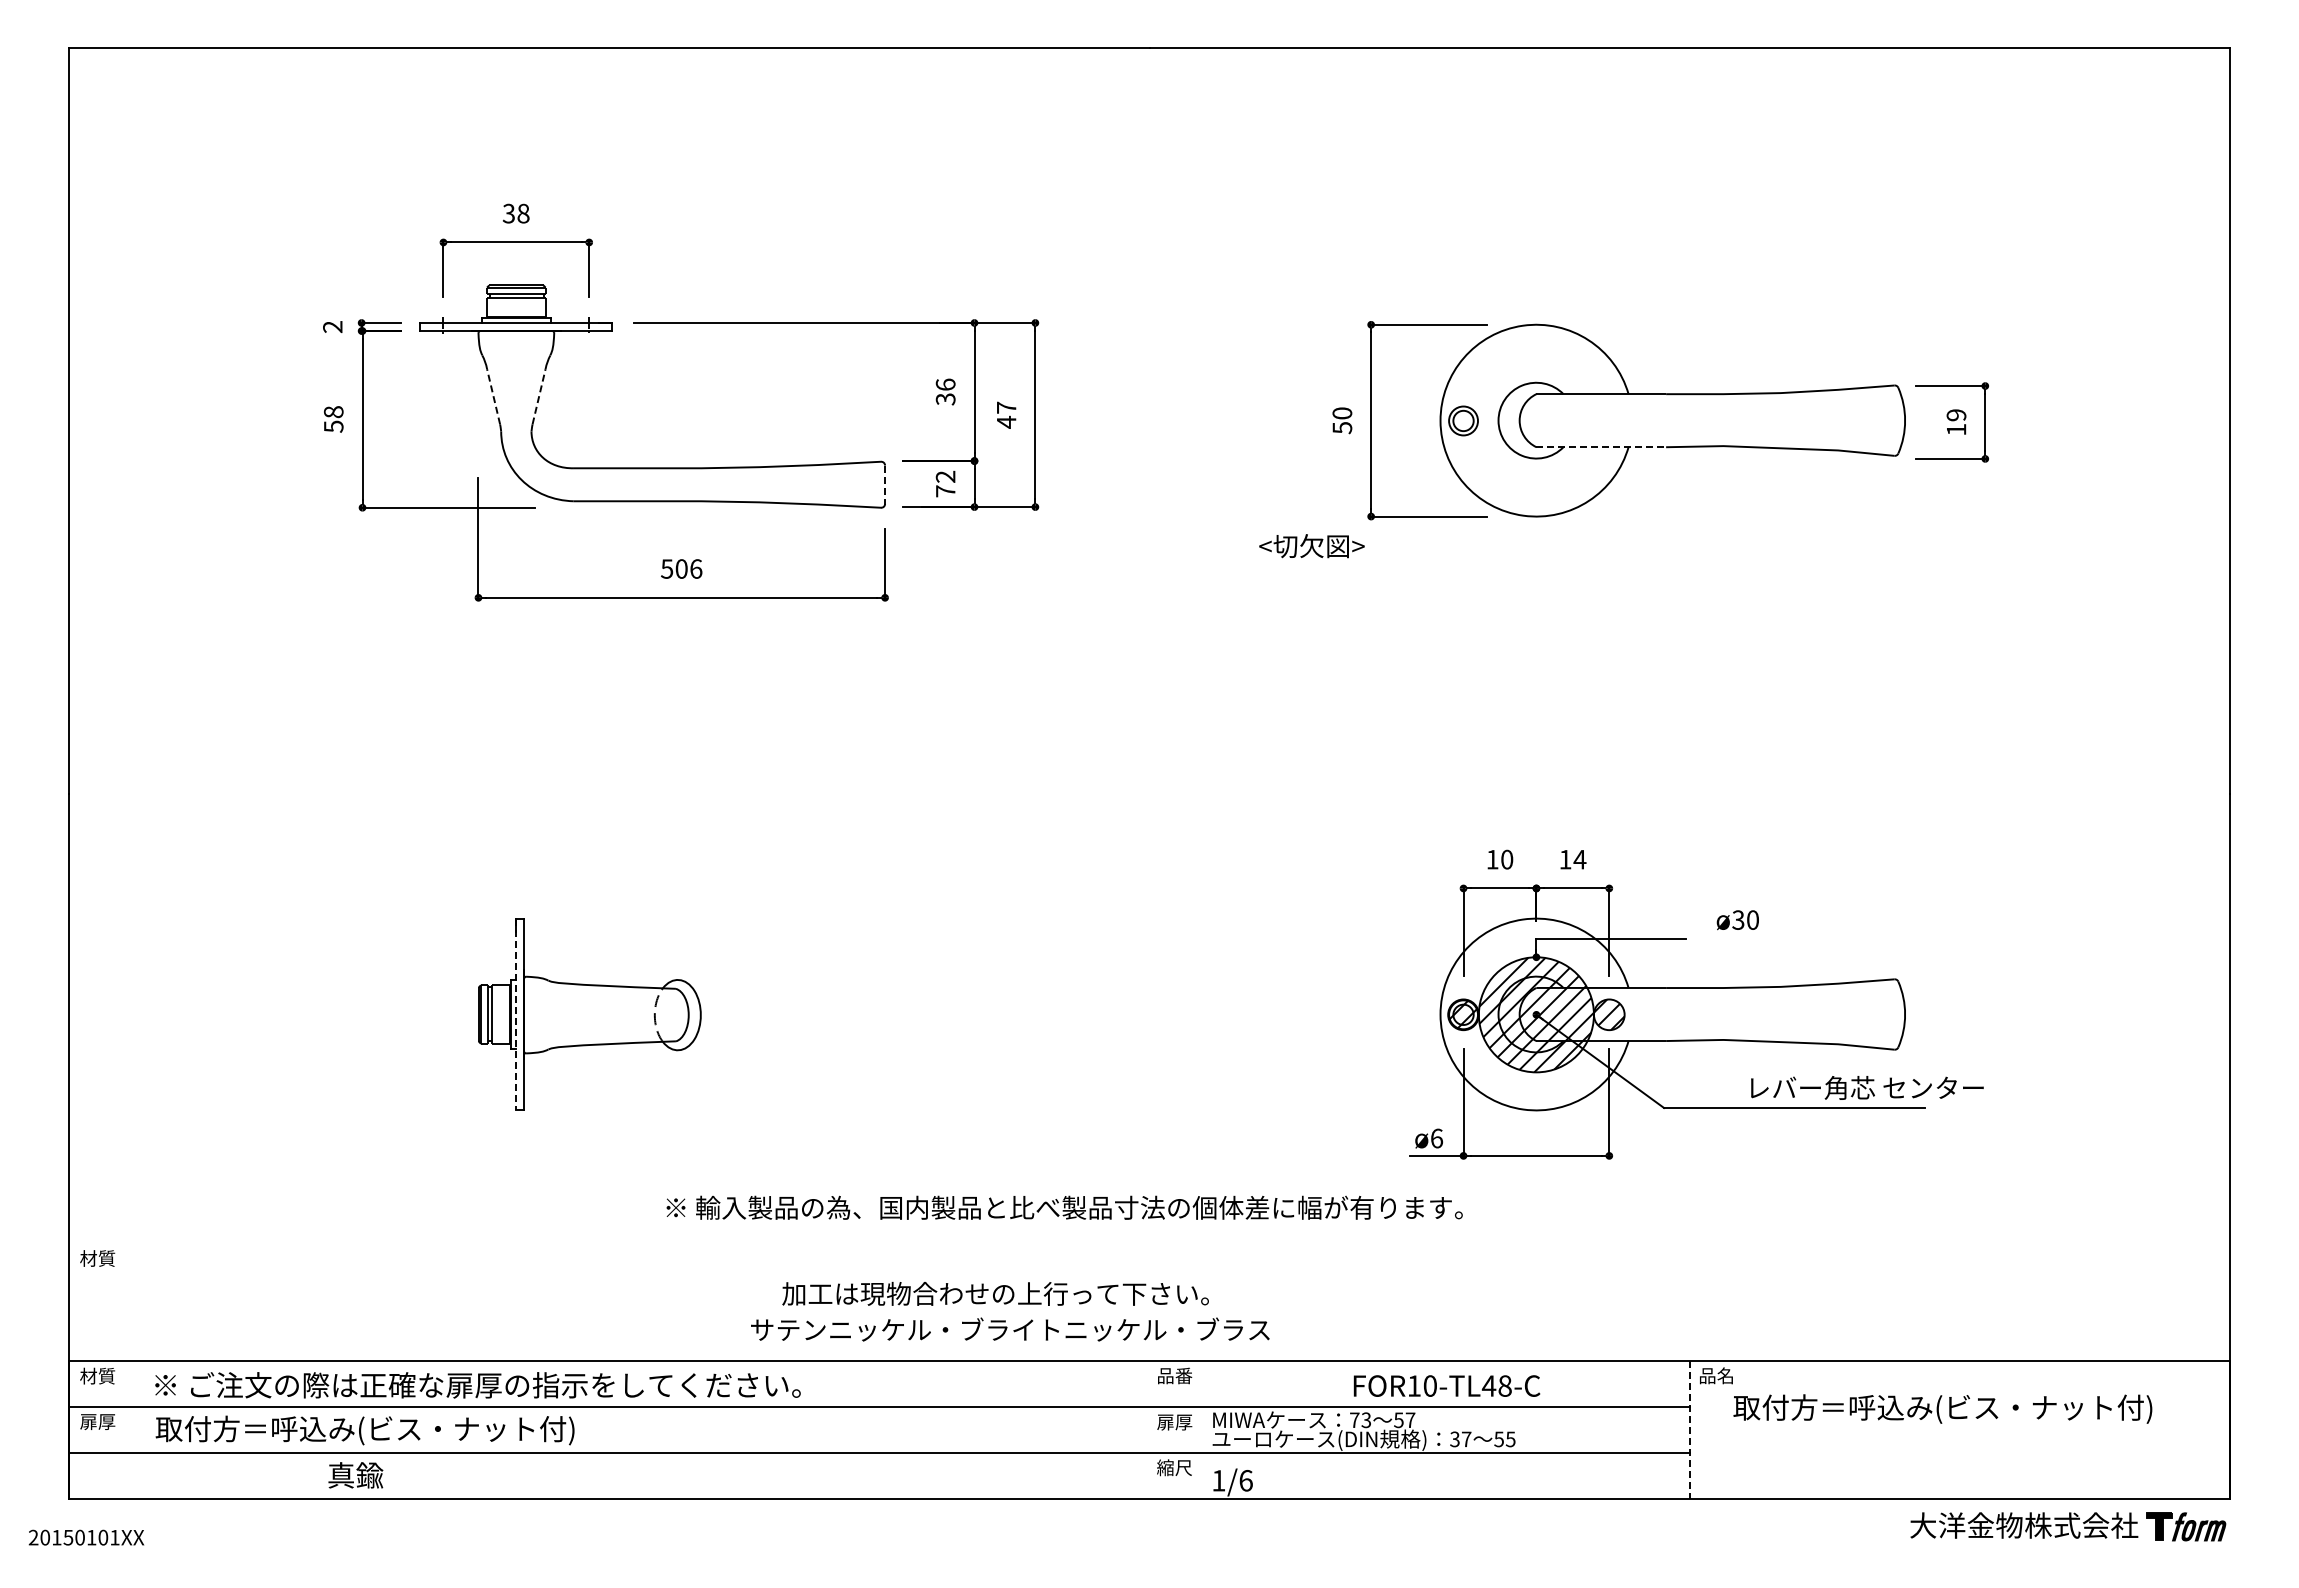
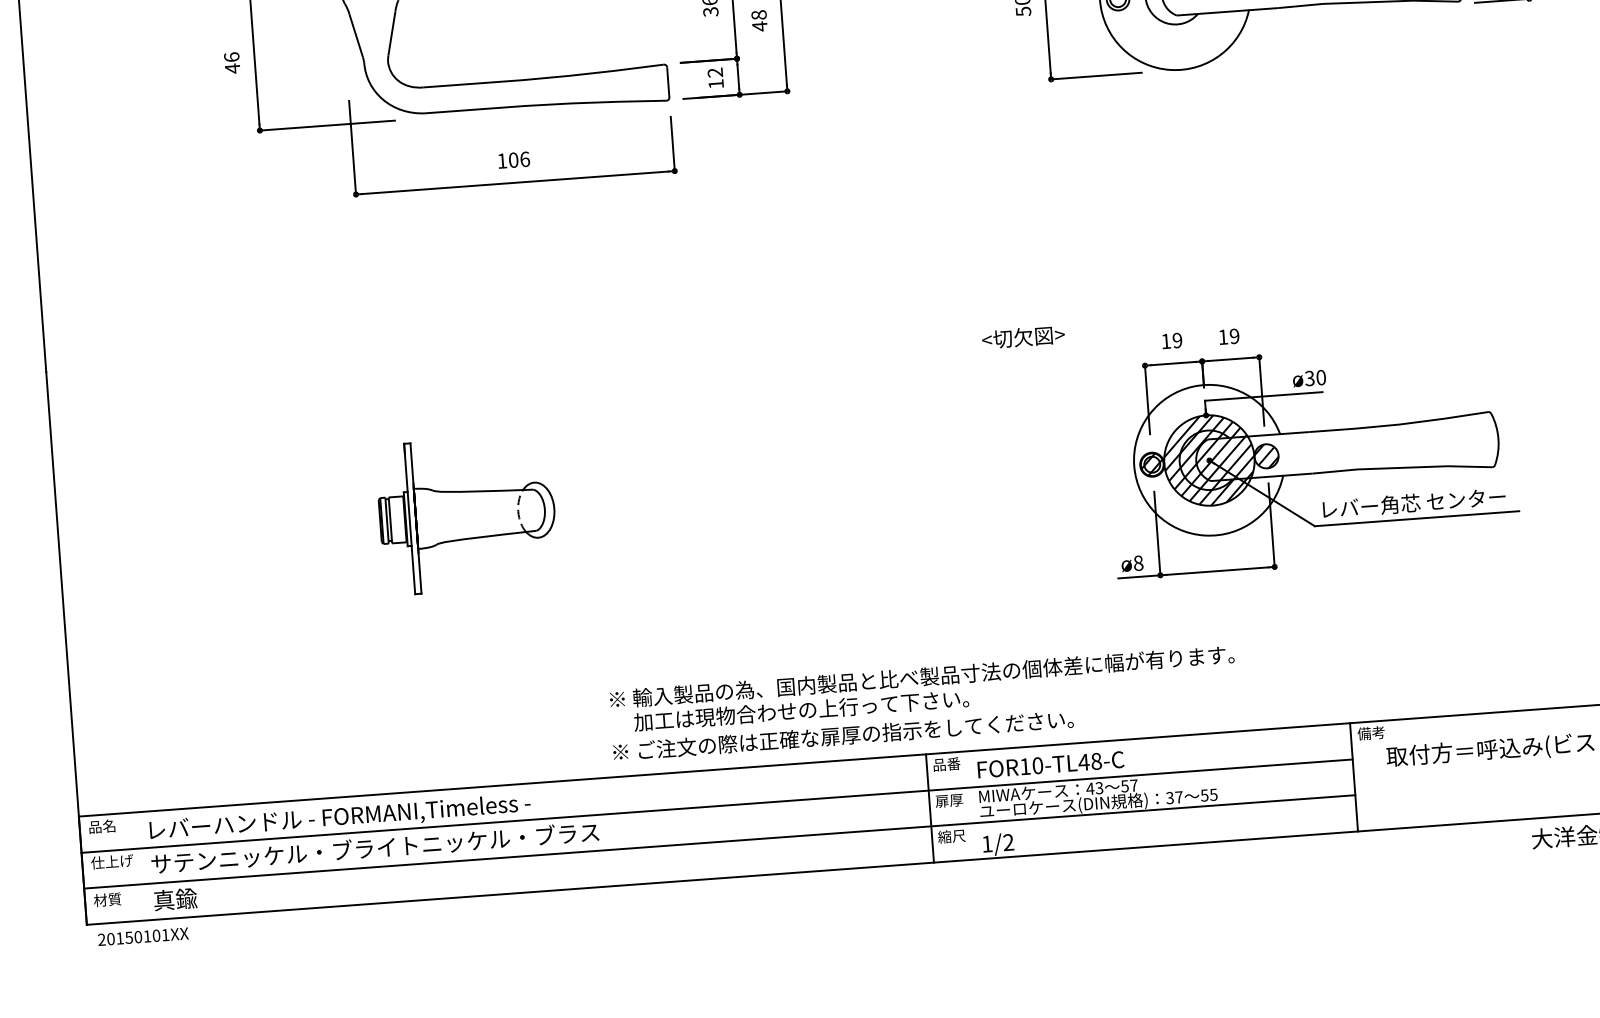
line: (493, 396) -> (356, 35), dashed -> solid
line: (539, 396) -> (392, 33), dashed -> solid
text: (1006, 407) -> (759, 14), 47 -> 48
text: (333, 419) -> (232, 63), 58 -> 46
line: (1600, 447) -> (1227, 12), dashed -> solid
line: (885, 485) -> (668, 83), dashed -> solid
text: (945, 491) -> (716, 84), 72 -> 12
text: (1311, 546) -> (1023, 337), moved
text: (667, 568) -> (502, 160), 506 -> 106
text: (1507, 859) -> (1177, 340), 10 -> 19
text: (1579, 859) -> (1234, 336), 14 -> 19
text: (1737, 920) -> (1309, 378), moved
line: (516, 1014) -> (409, 518), dashed -> solid
text: (1867, 1087) -> (1414, 502), moved
text: (1437, 1138) -> (1138, 563), ø6 -> ø8
text: (1064, 1207) -> (921, 676), moved
text: (97, 1258) -> (107, 899), moved
text: (1045, 1329) -> (842, 735), サテンニッケル・ブライトニッケル・ブラス -> ※ ご注文の際は正確な扉厚の指示をしてください。
text: (97, 1375) -> (102, 826), 材質 -> 品名
text: (1716, 1375) -> (1371, 732), 品名 -> 備考
text: (1446, 1385) -> (1050, 764), moved
text: (477, 1386) -> (400, 812), ※ ご注文の際は正確な扉厚の指示をしてください。 -> レバーハンドル - FORMANI,Timeless -
text: (1354, 1419) -> (1090, 788), 73 -> 43
text: (106, 1421) -> (111, 861), 扉厚 -> 仕上げ
text: (441, 1430) -> (374, 849), 取付方＝呼込み(ビス・ナット付) -> サテンニッケル・ブライトニッケル・ブラス
line: (1149, 1430) -> (930, 808), added
line: (1690, 1430) -> (1354, 777), dashed -> solid
text: (355, 1475) -> (175, 899), moved
text: (1245, 1480) -> (1008, 842), 1/6 -> 1/2
text: (86, 1537) -> (143, 936), moved

